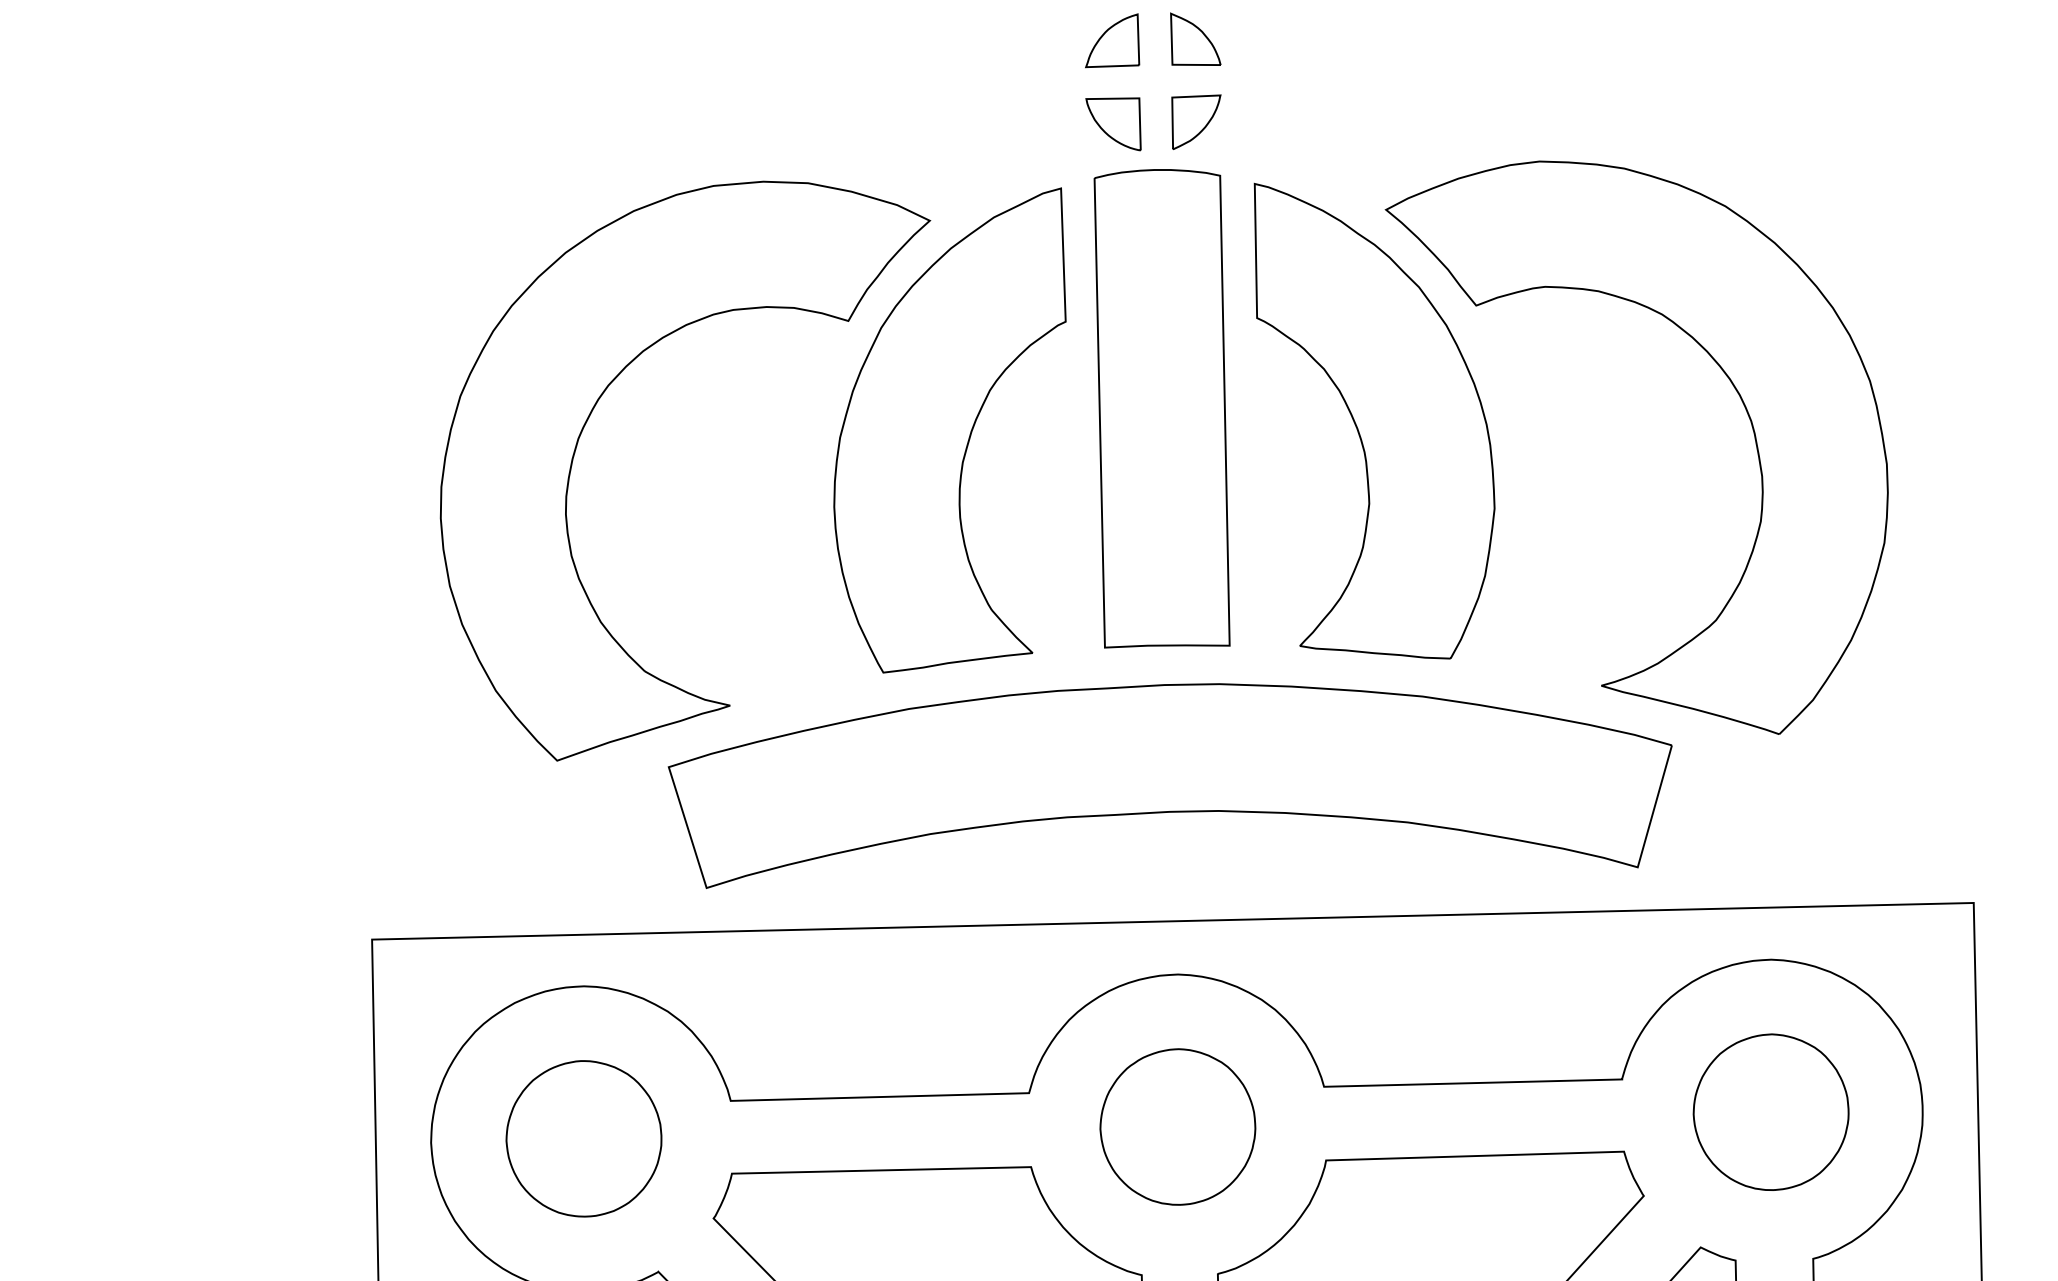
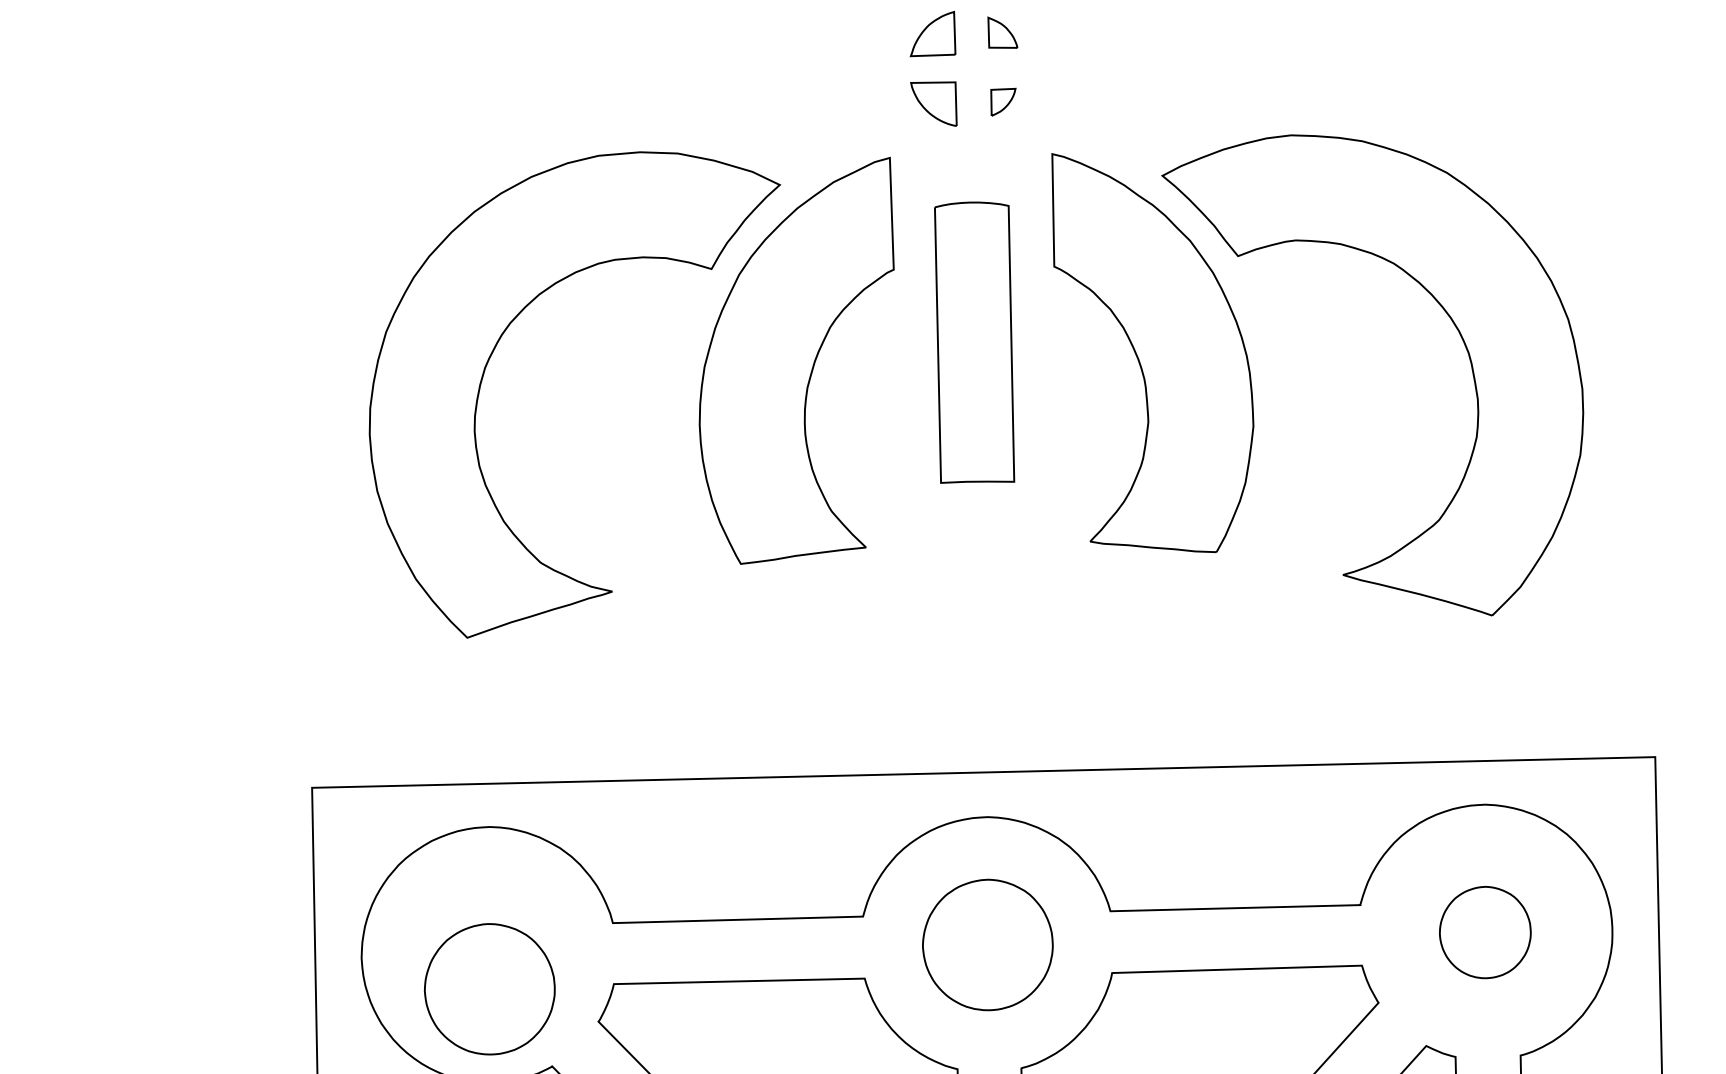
part: (1195, 38) -> (1002, 32), size x0.7
part: (1196, 121) -> (1003, 101), size x0.6
part: (1161, 408) -> (974, 342), size x0.7
part: (1169, 785) -> (980, 658), removed
part: (1770, 1111) -> (1484, 931), size x0.7
part: (583, 1138) -> (489, 989), moved

